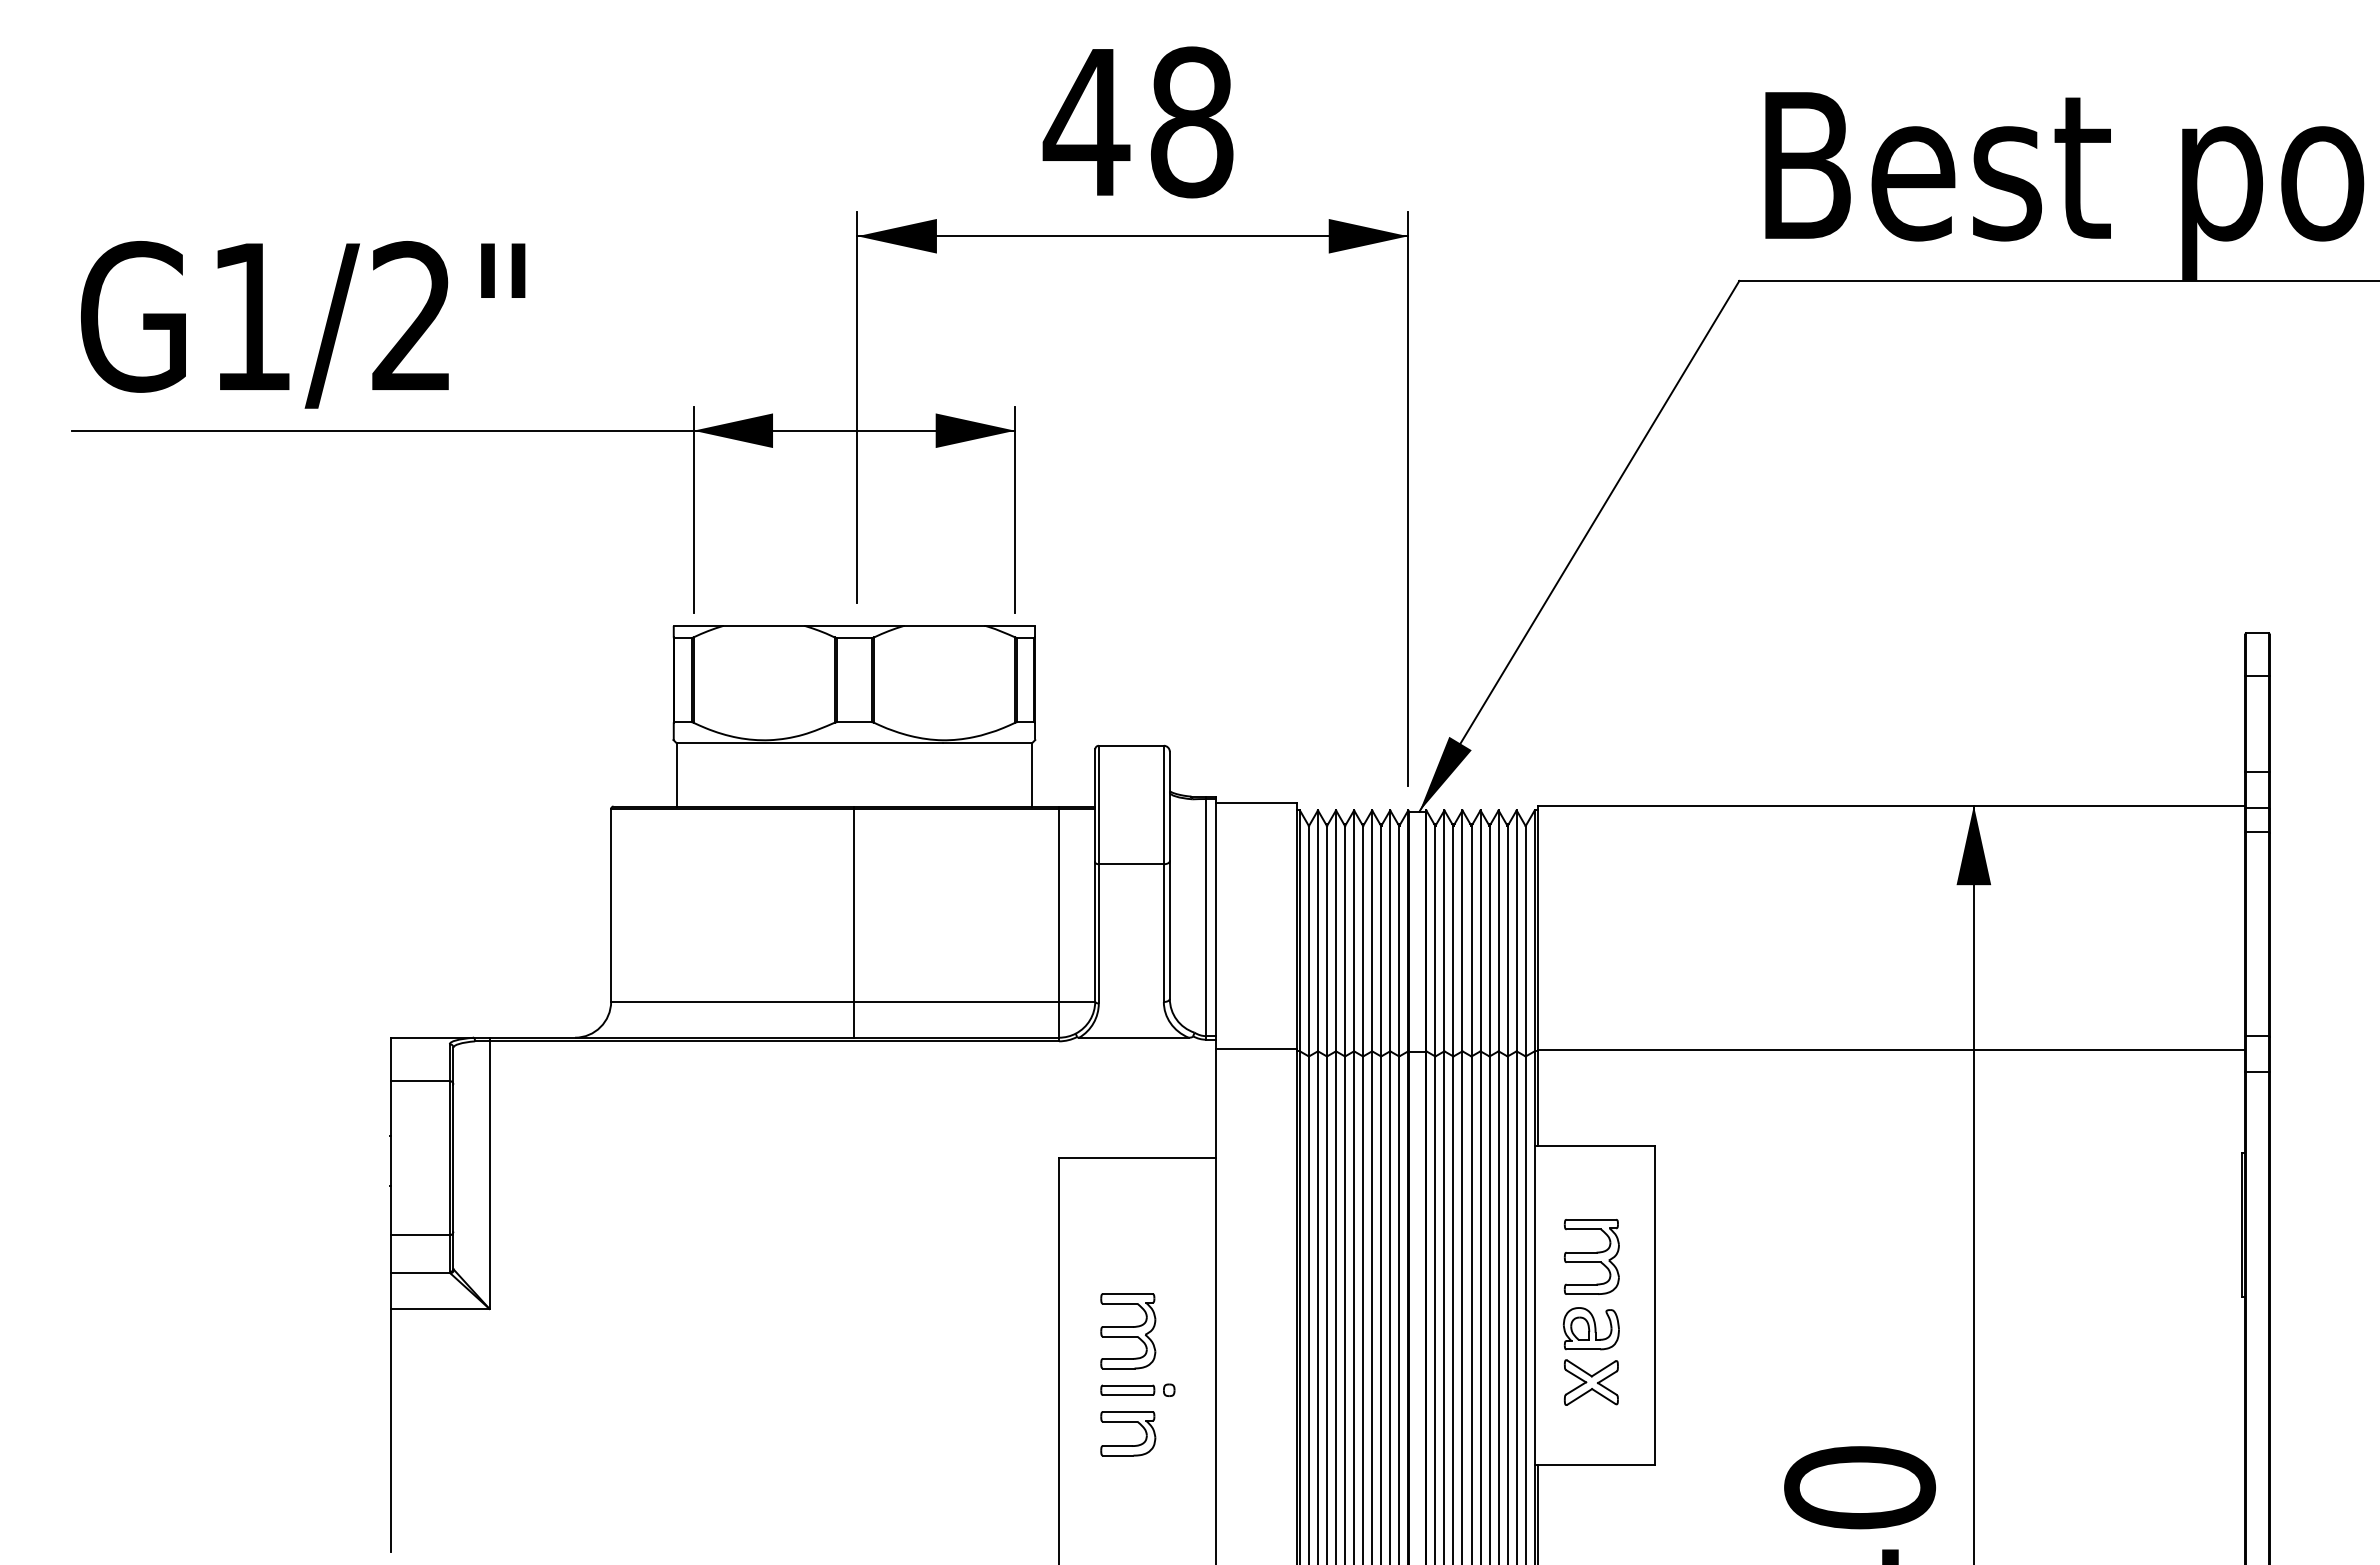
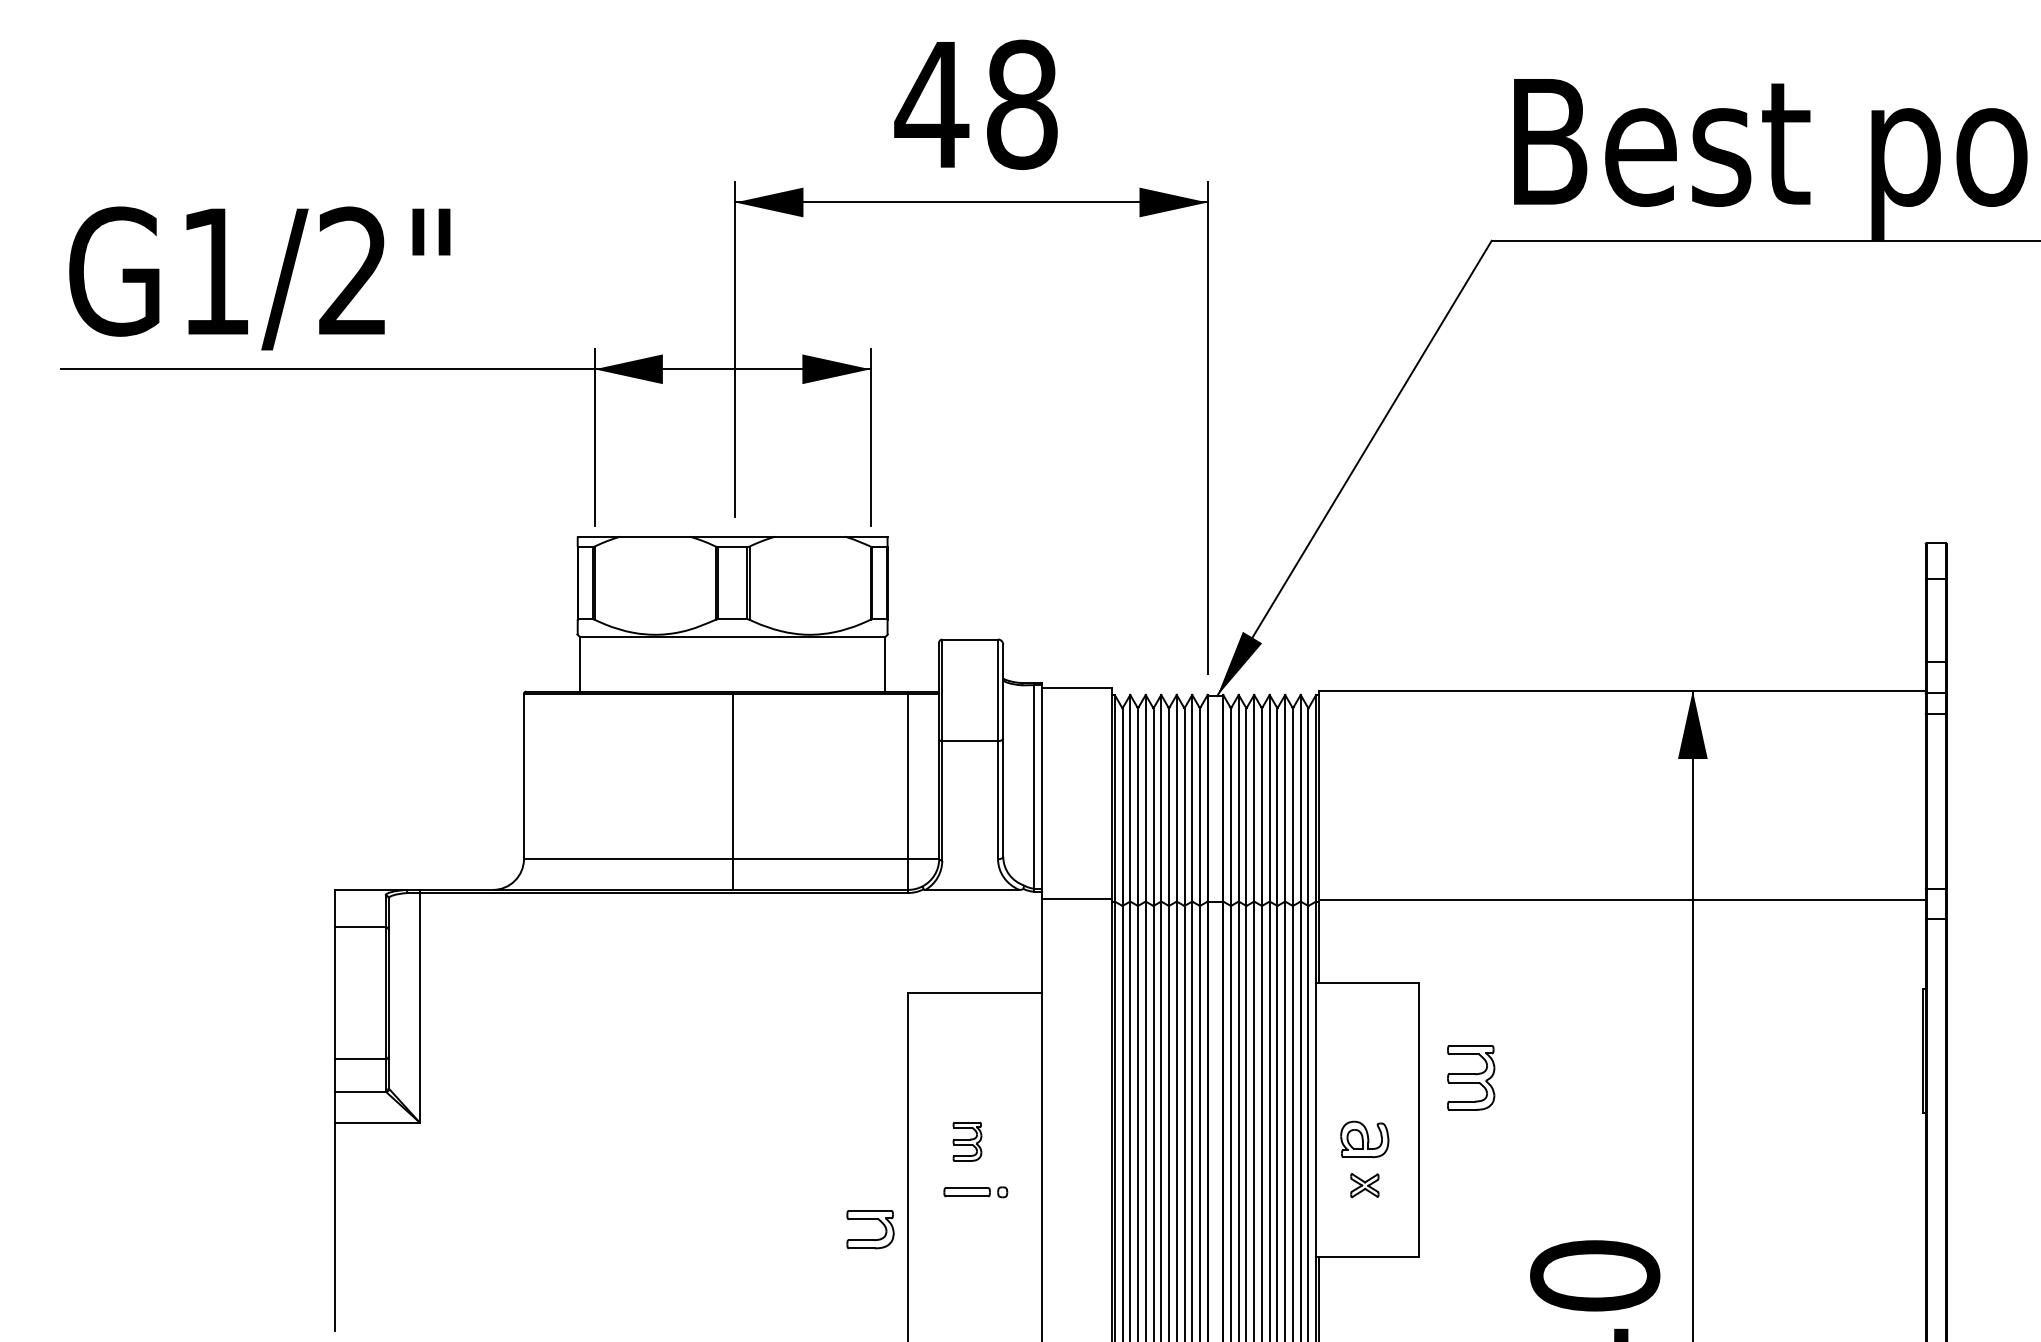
part: (1592, 1256) -> (1471, 1077), moved
part: (1128, 1331) -> (967, 1141), size x0.6
part: (1591, 1382) -> (1364, 1185), size x0.6
part: (1128, 1421) -> (870, 1219), moved

